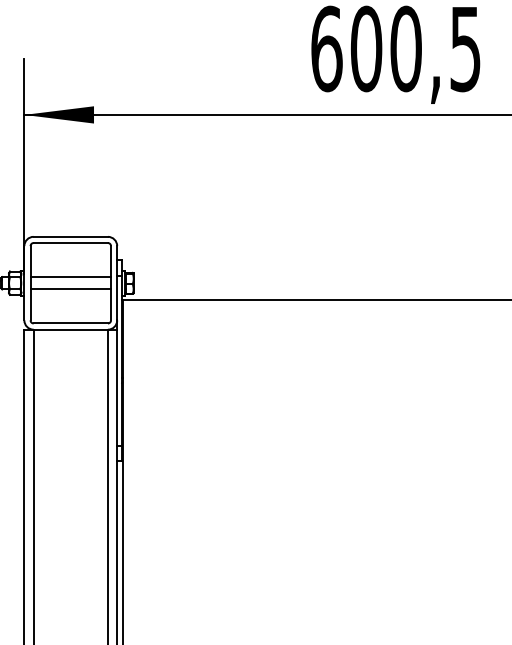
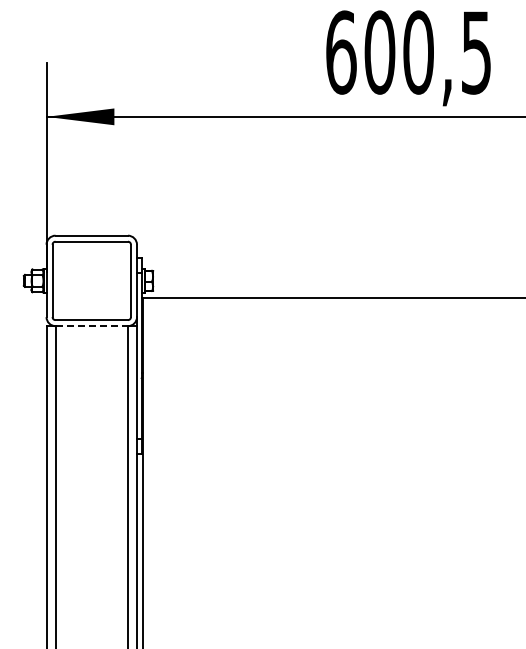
line: (70, 276) -> (91, 274), removed
line: (70, 288) -> (91, 286), removed
line: (71, 330) -> (92, 326), solid -> dashed

